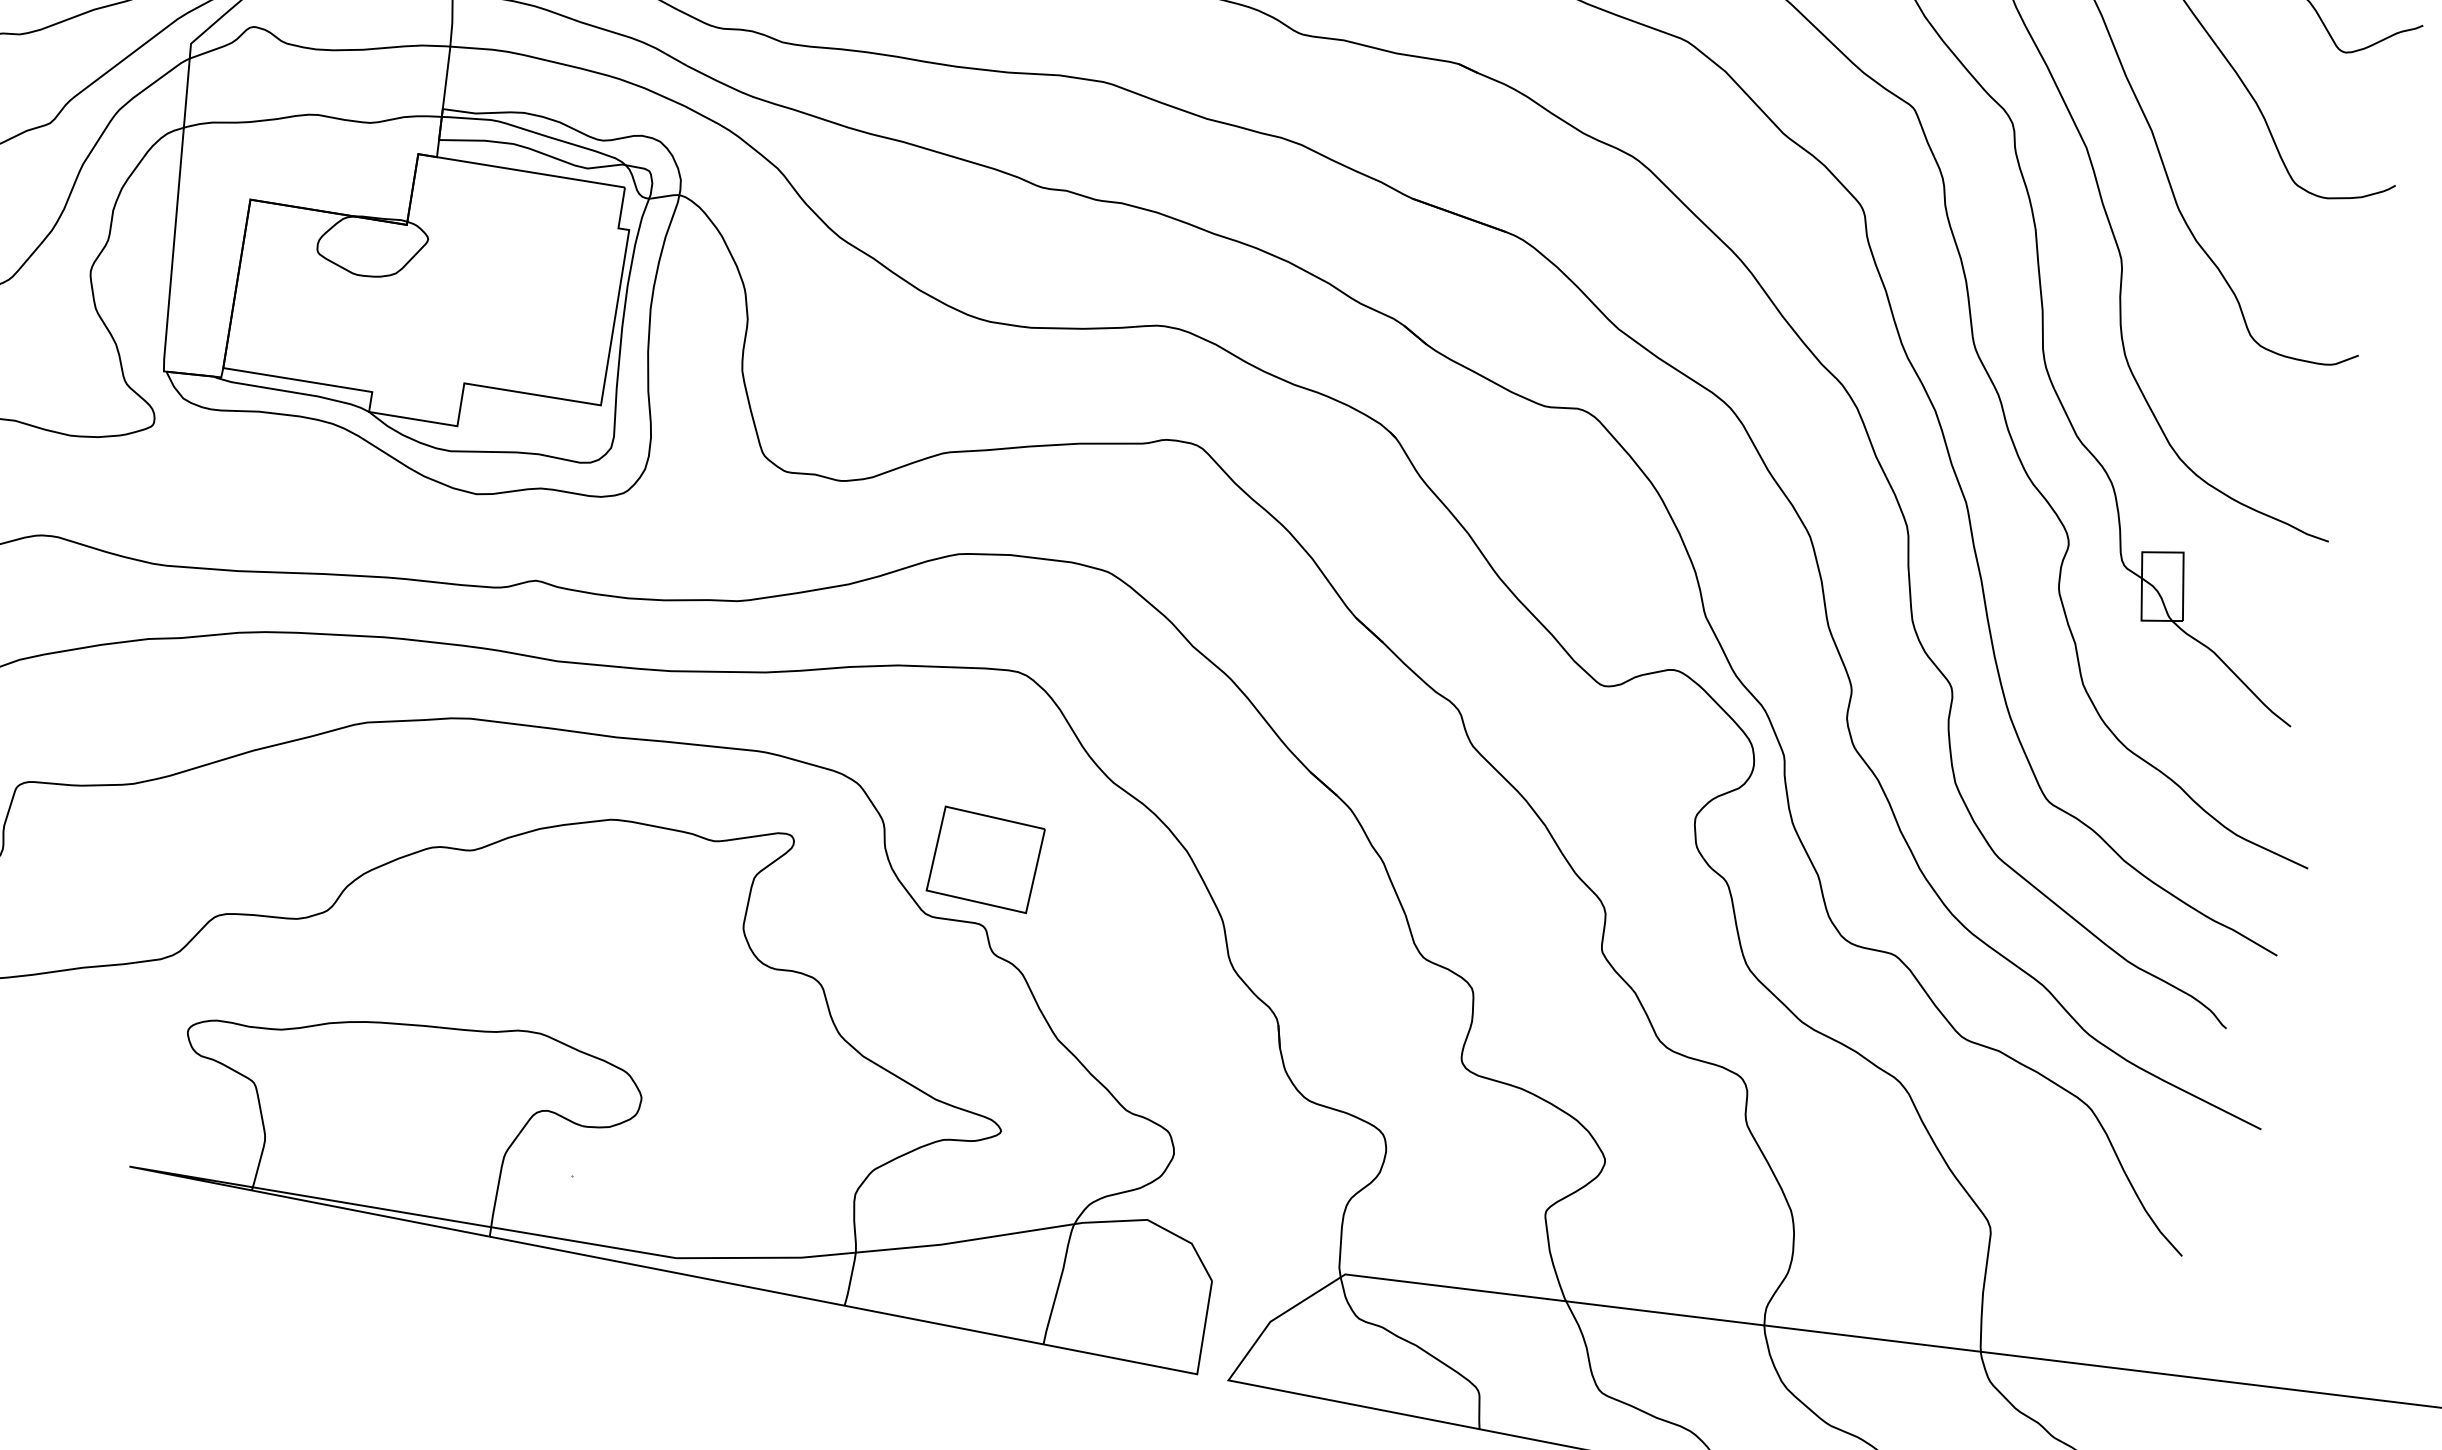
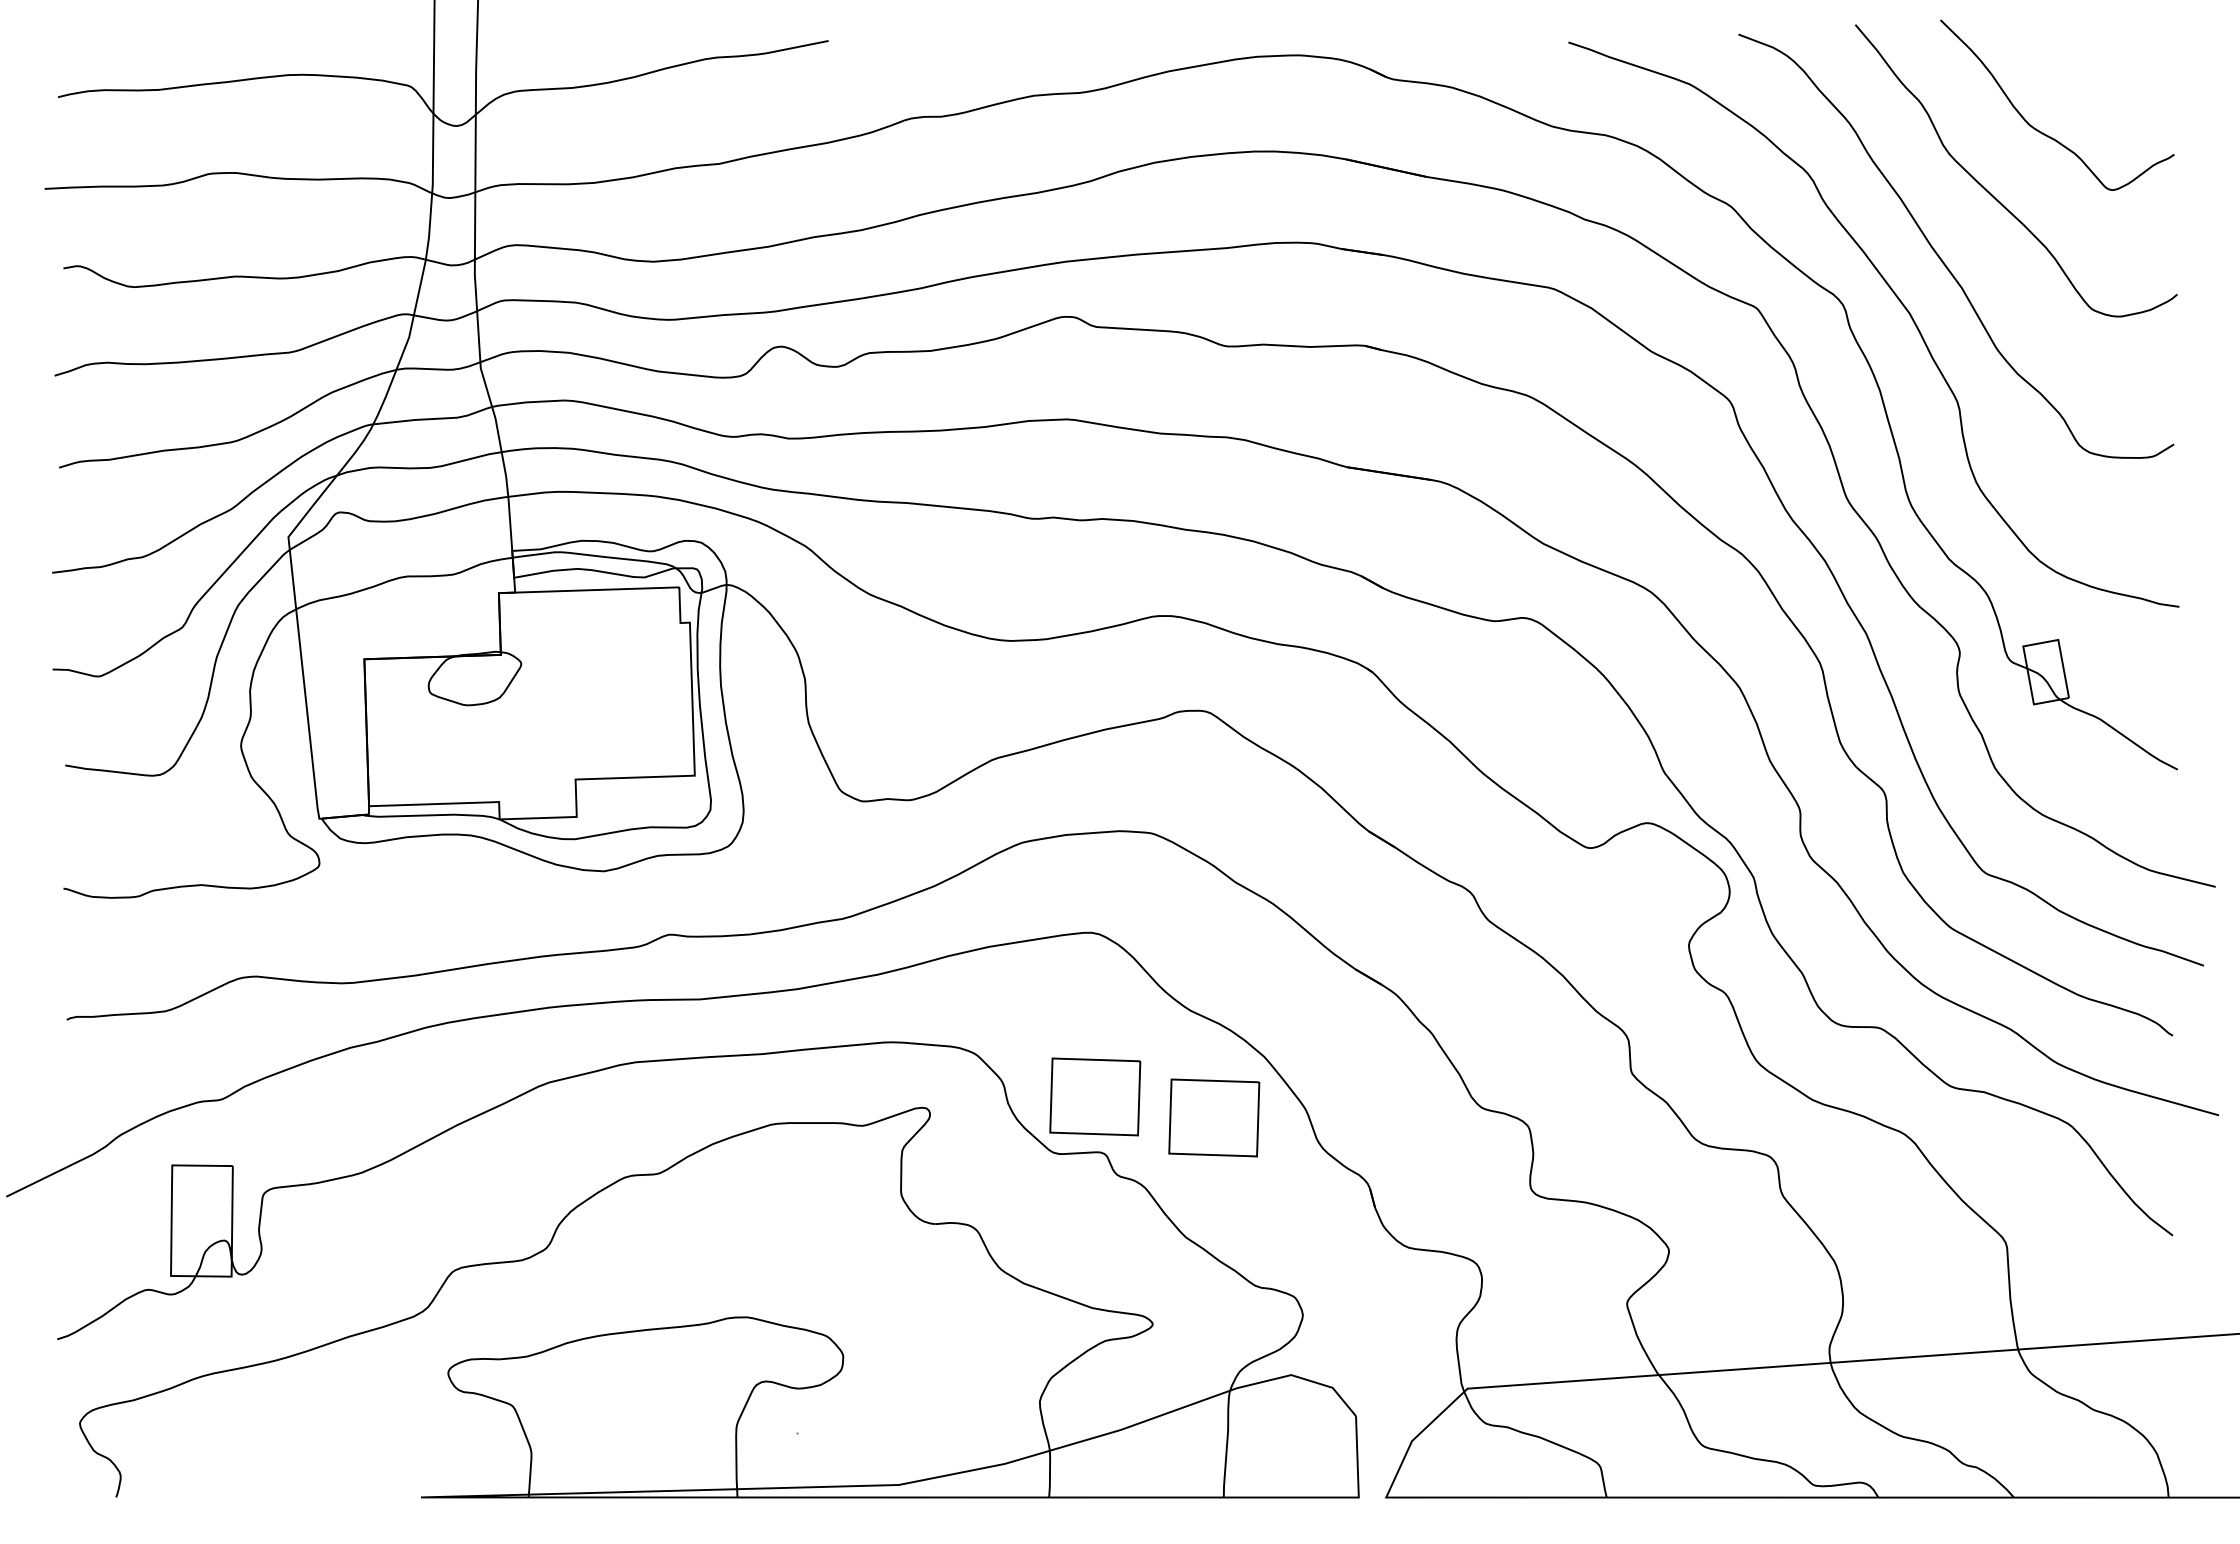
part: (1117, 909) -> (1214, 1117), added

